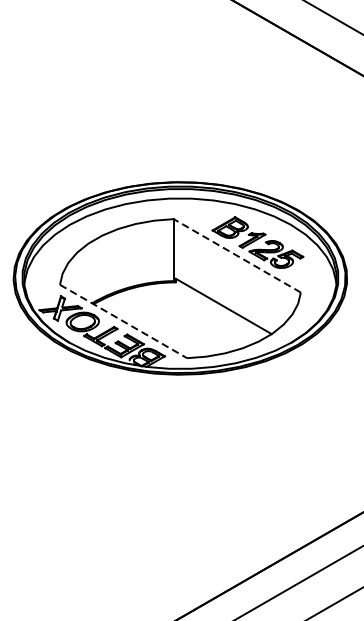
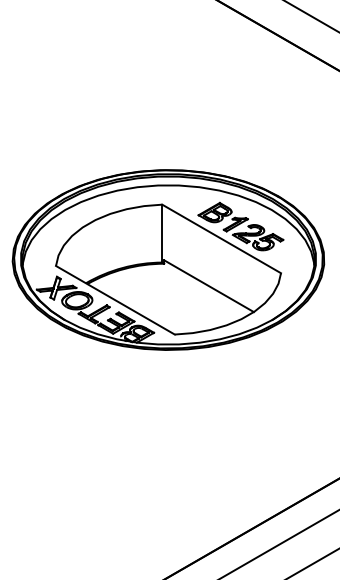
line: (237, 255) -> (221, 238), dashed -> solid
line: (123, 321) -> (115, 300), dashed -> solid

